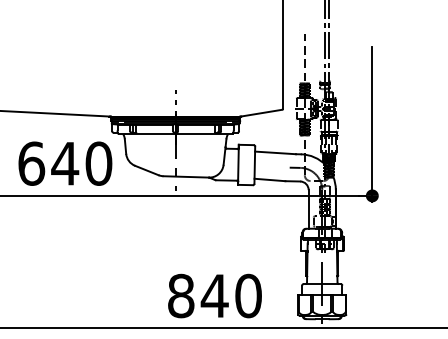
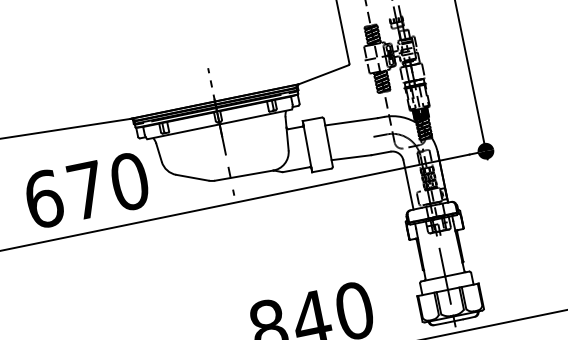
text: (65, 163) -> (87, 190), 640 -> 670

